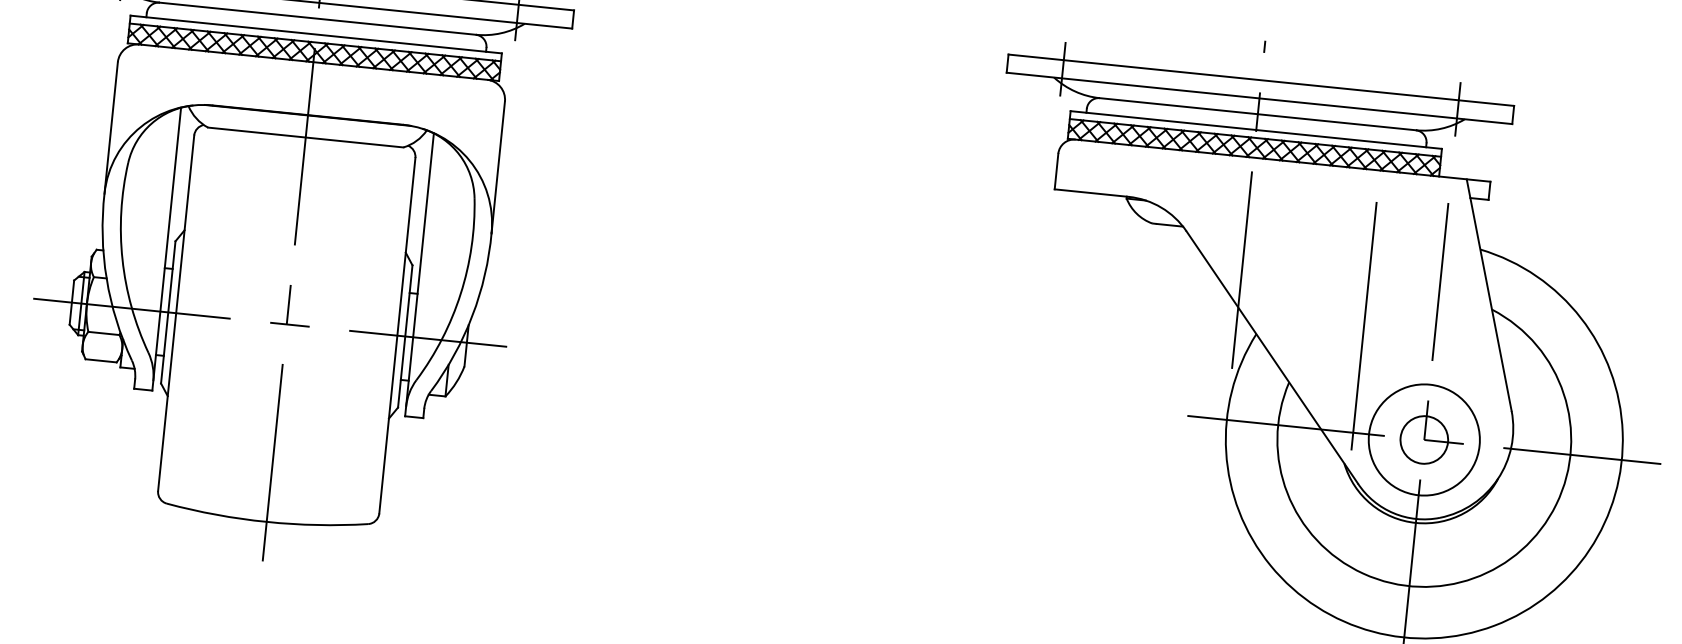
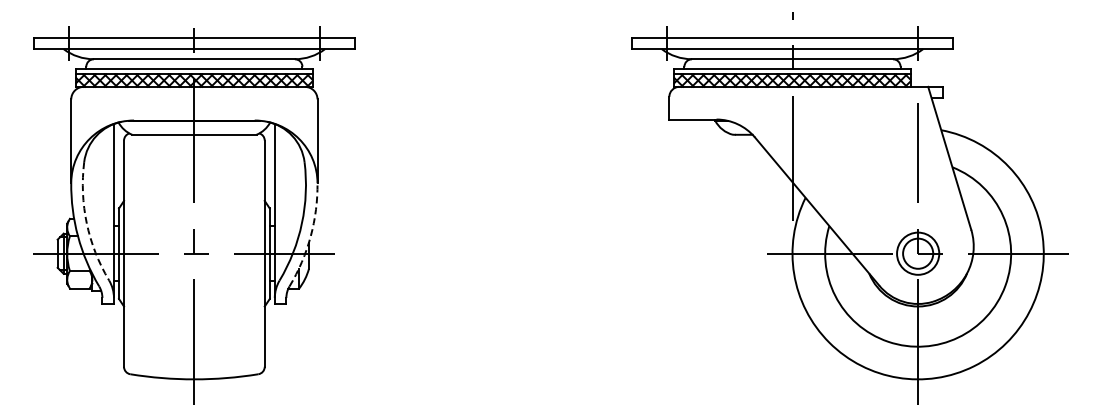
arc: (122, 259) -> (86, 223), solid -> dashed
arc: (472, 315) -> (310, 236), solid -> dashed
line: (1363, 325) -> (872, 185), removed
circle: (1423, 439) -> (917, 253), size x0.6

